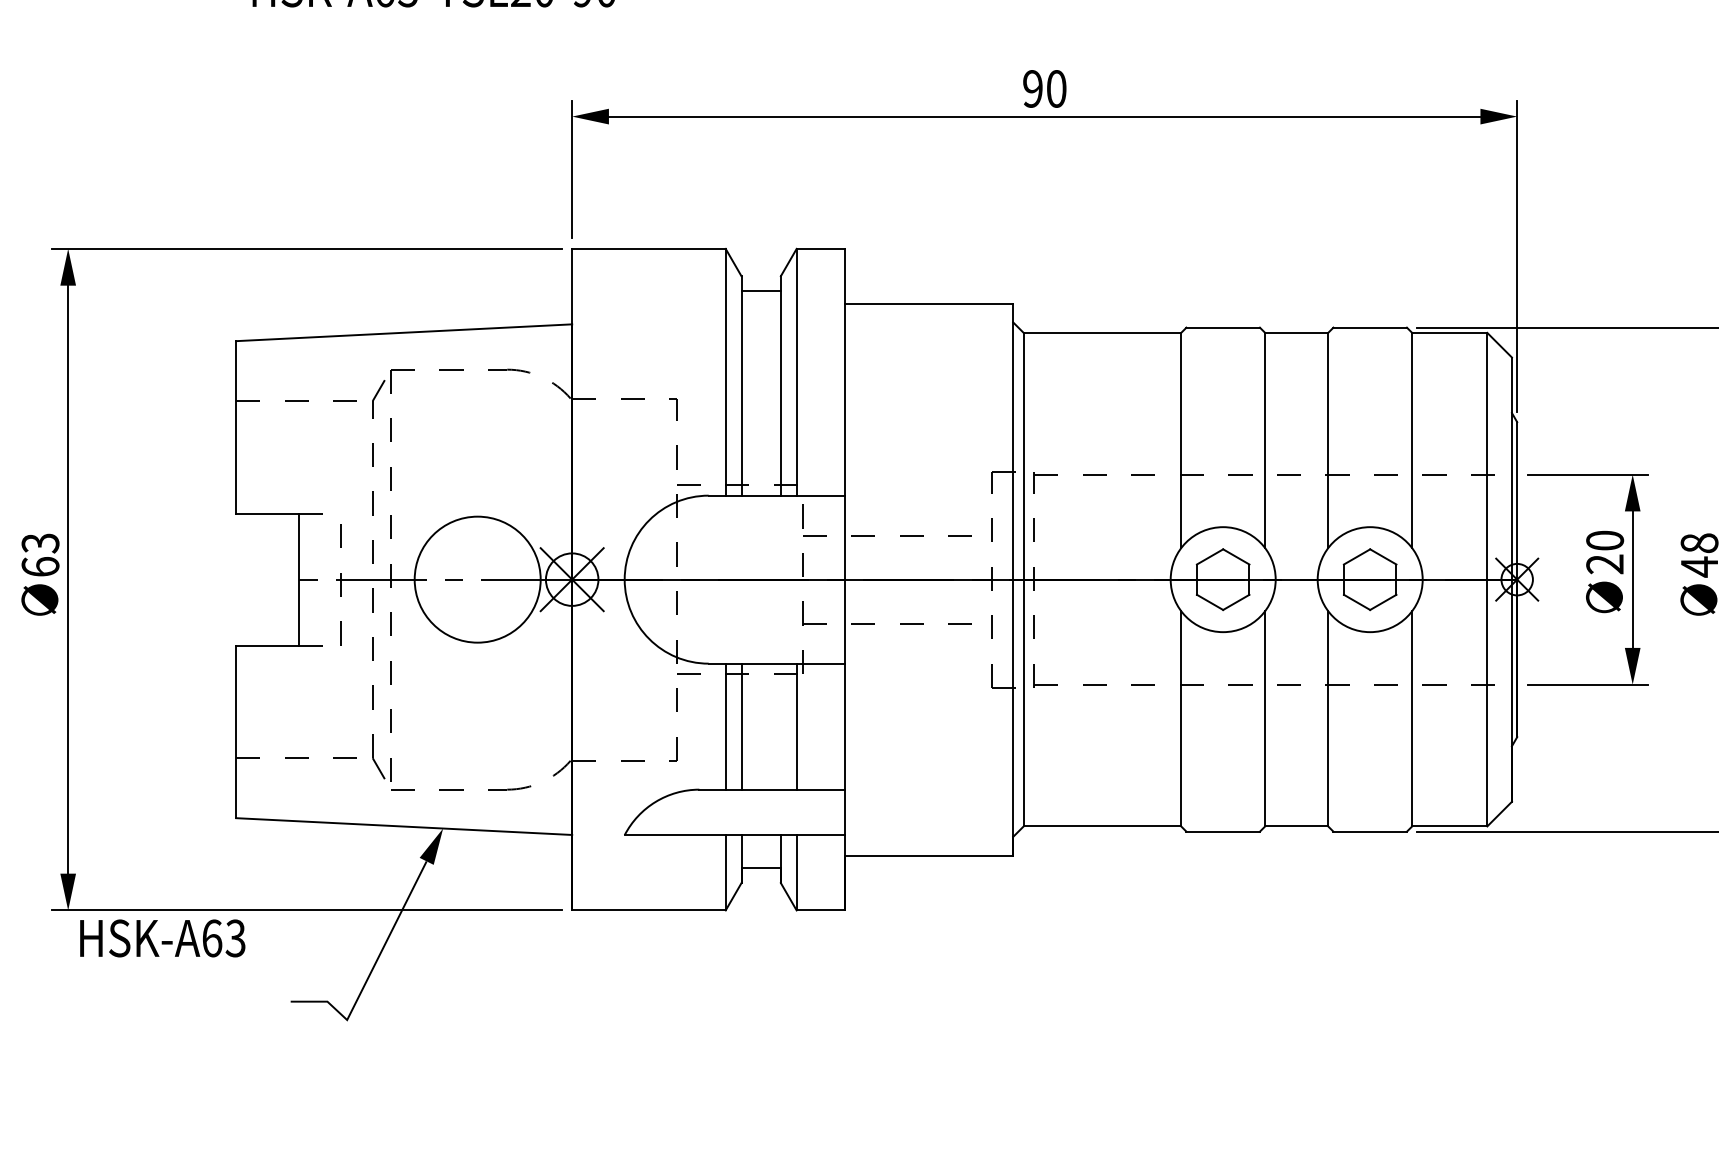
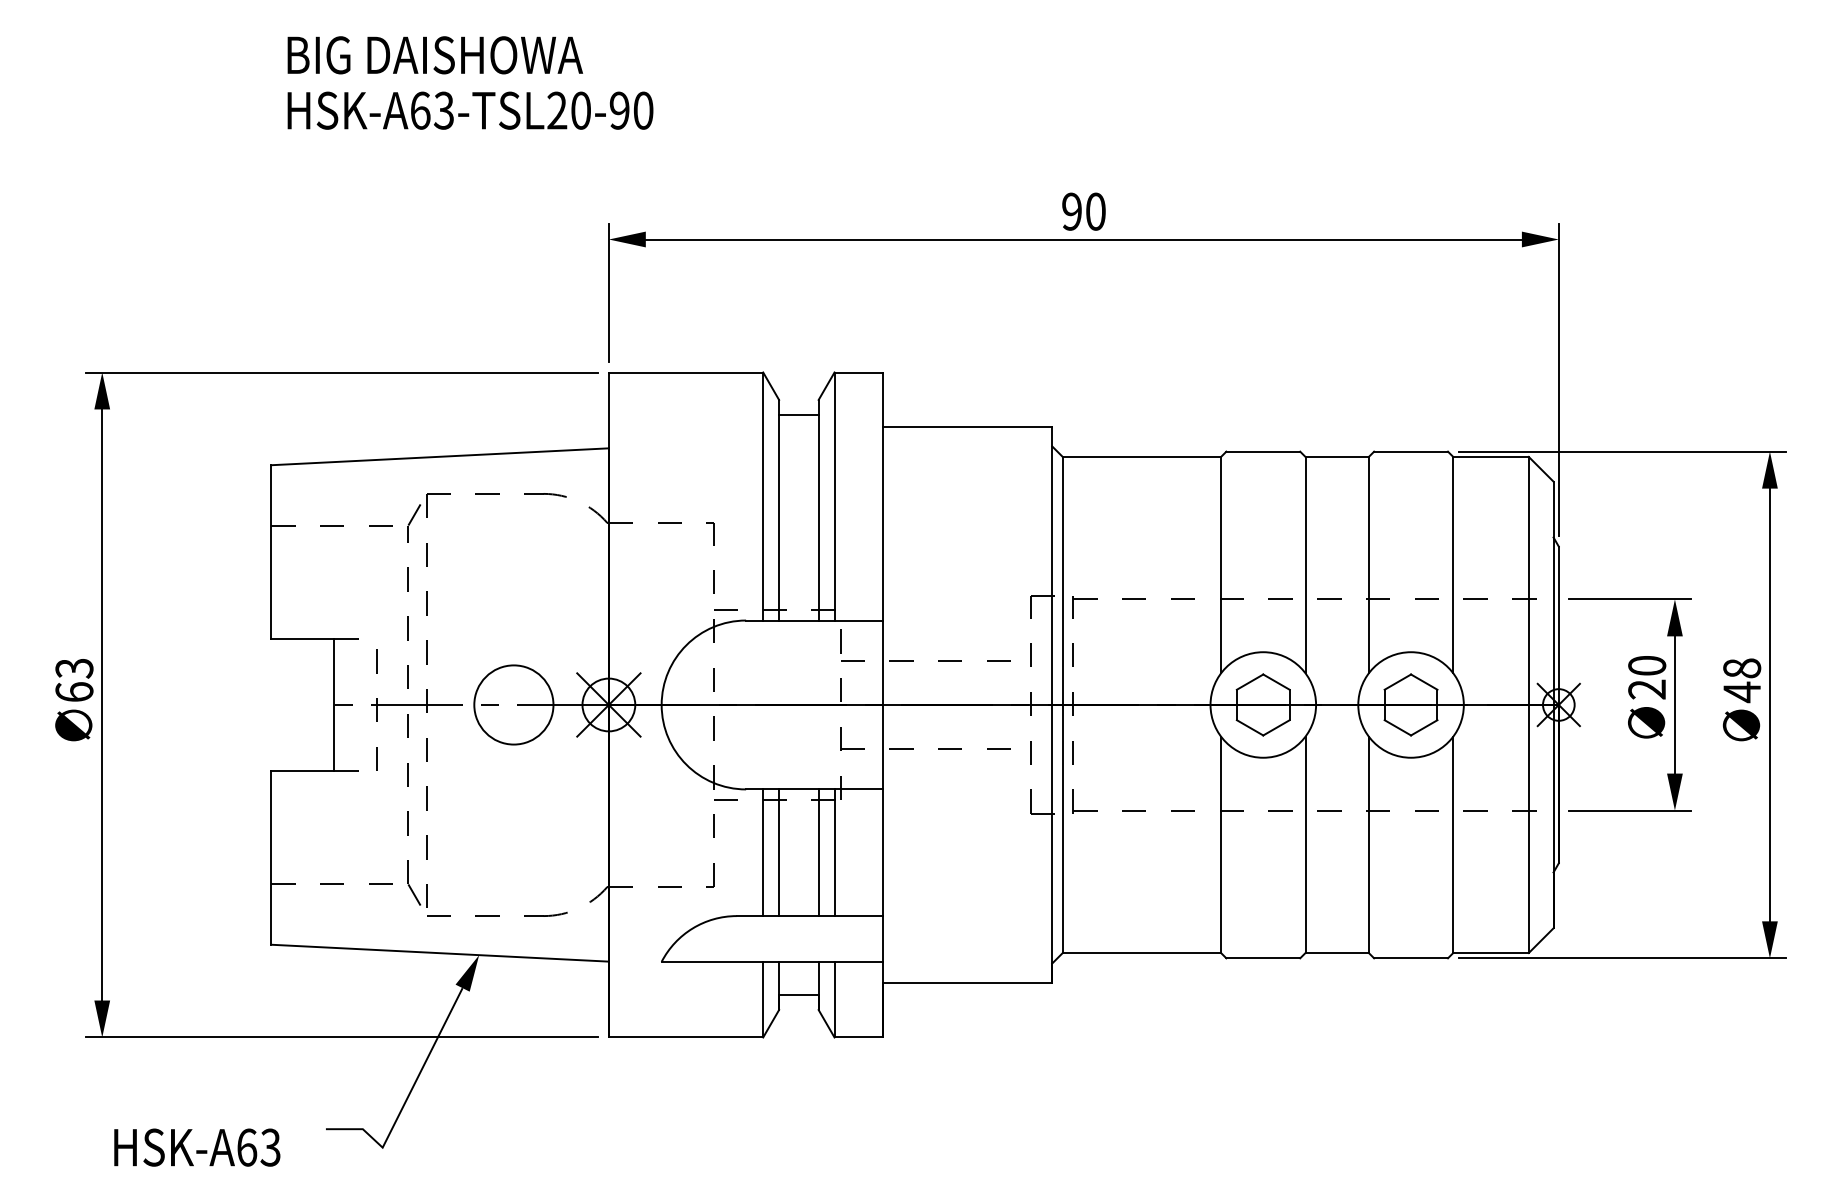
circle: (477, 579) -> (513, 704), size x0.62
line: (780, 726) -> (818, 852), added
text: (162, 938) -> (197, 1147), moved

